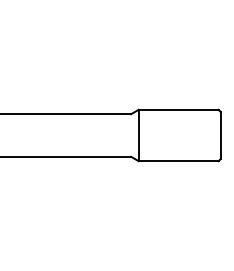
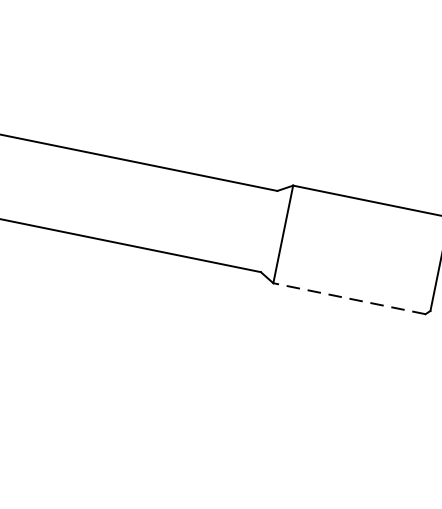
line: (178, 161) -> (349, 299), solid -> dashed

